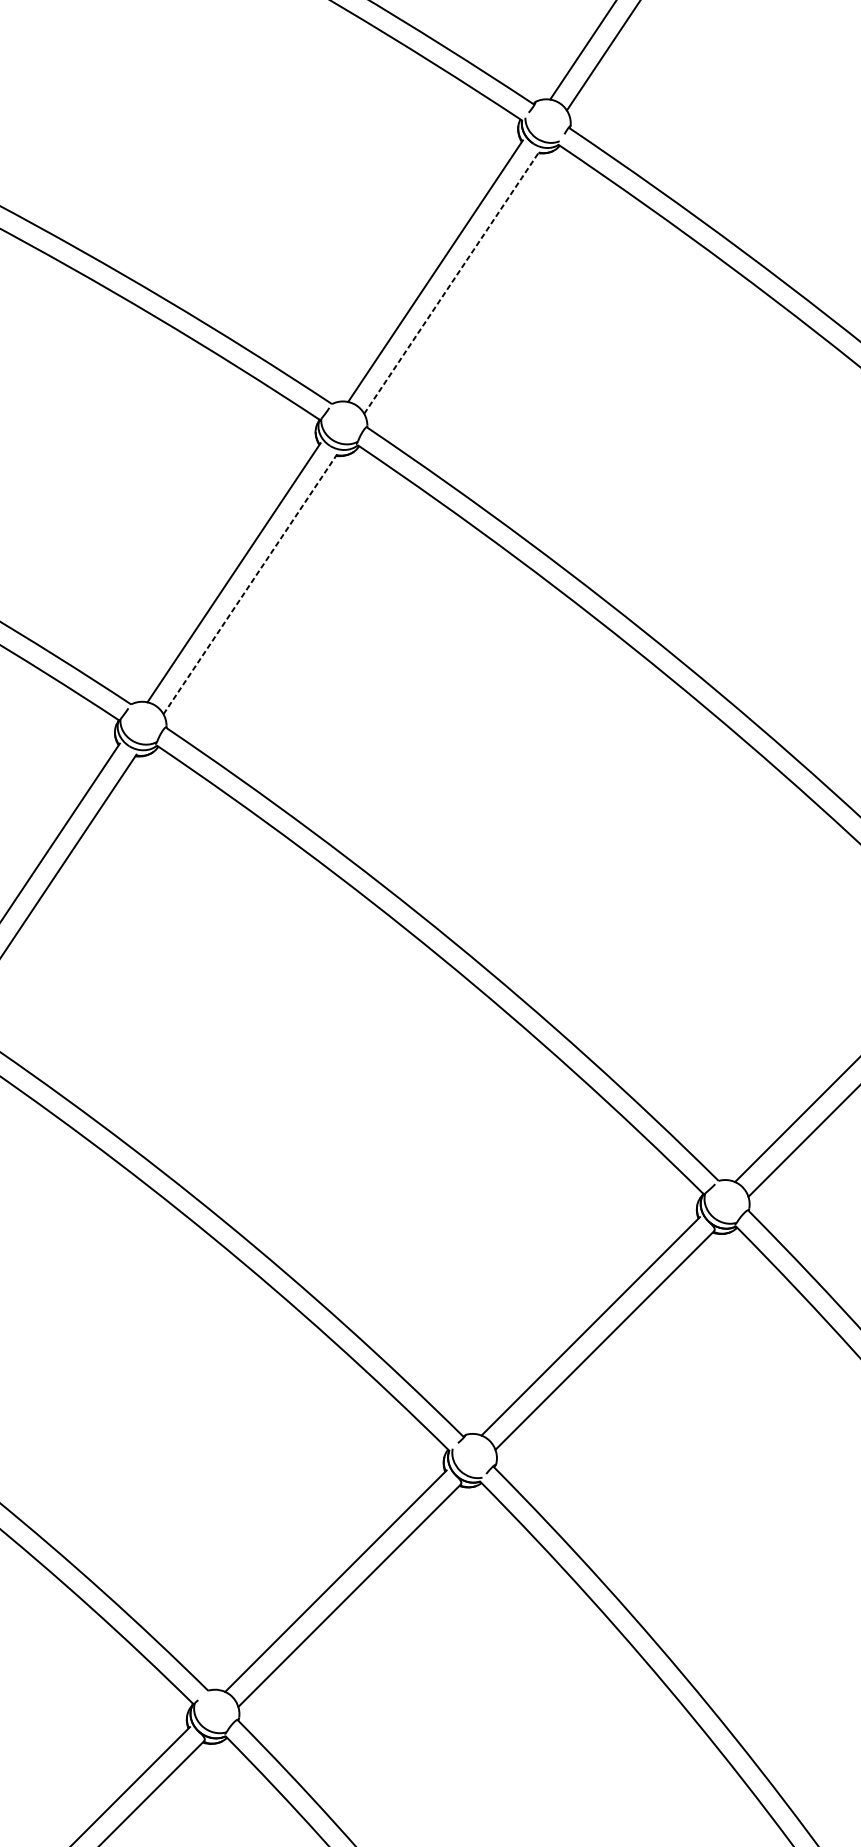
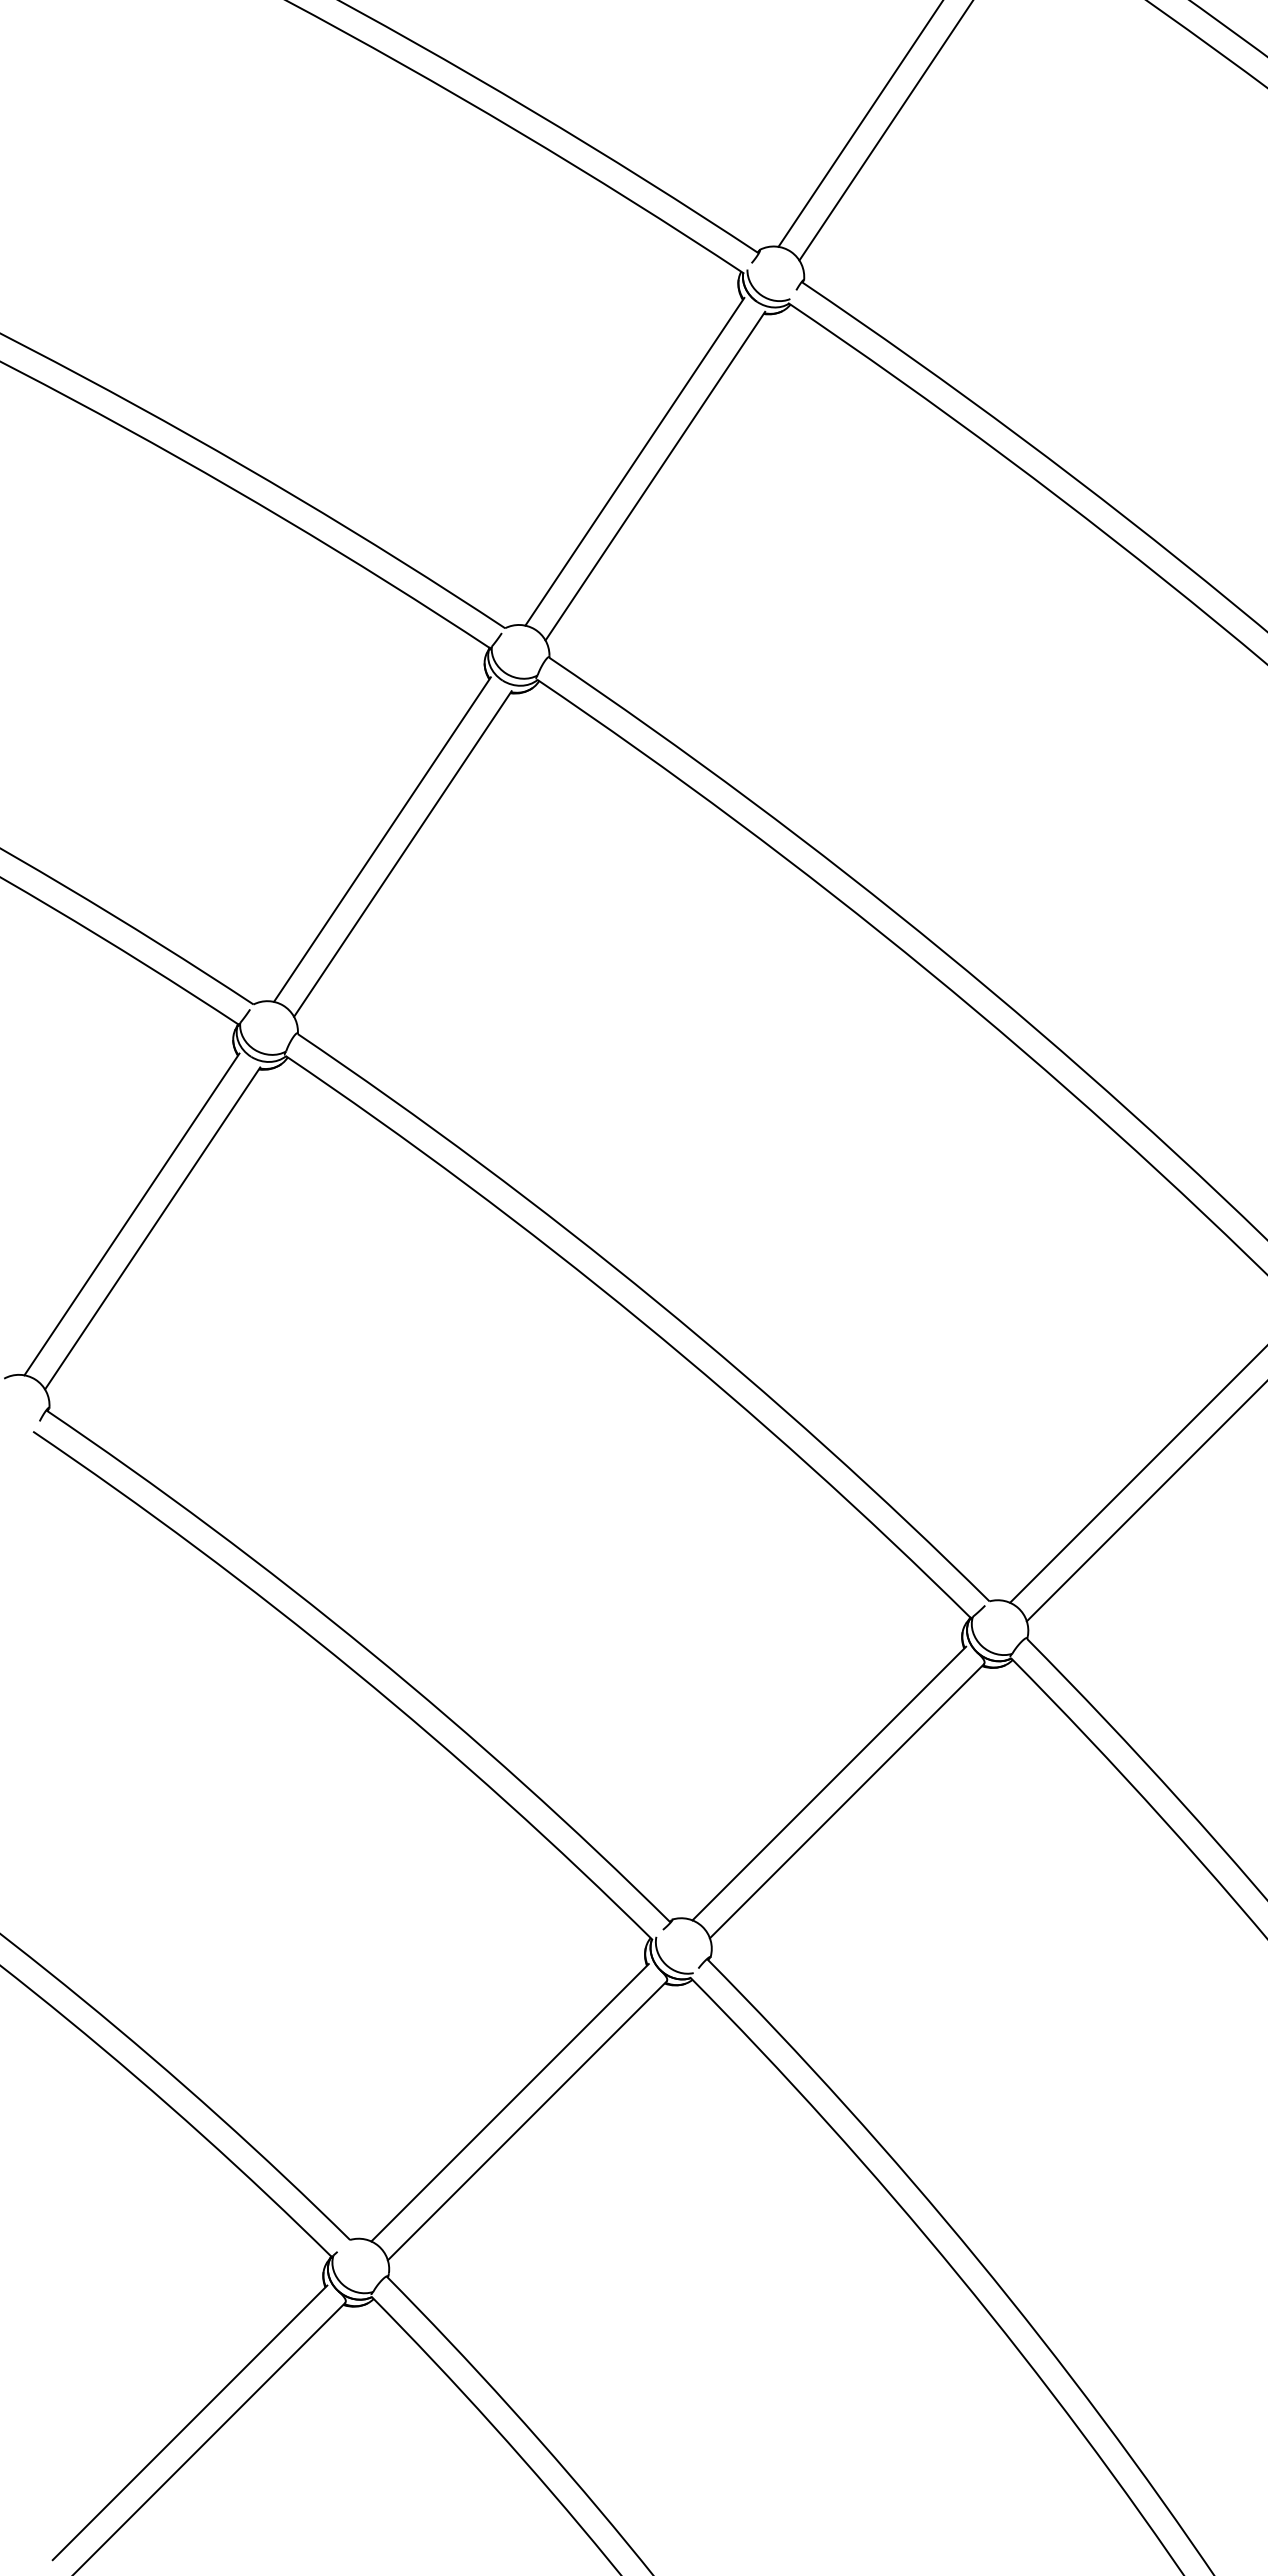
line: (452, 282) -> (655, 476), dashed -> solid
line: (250, 584) -> (402, 854), dashed -> solid

